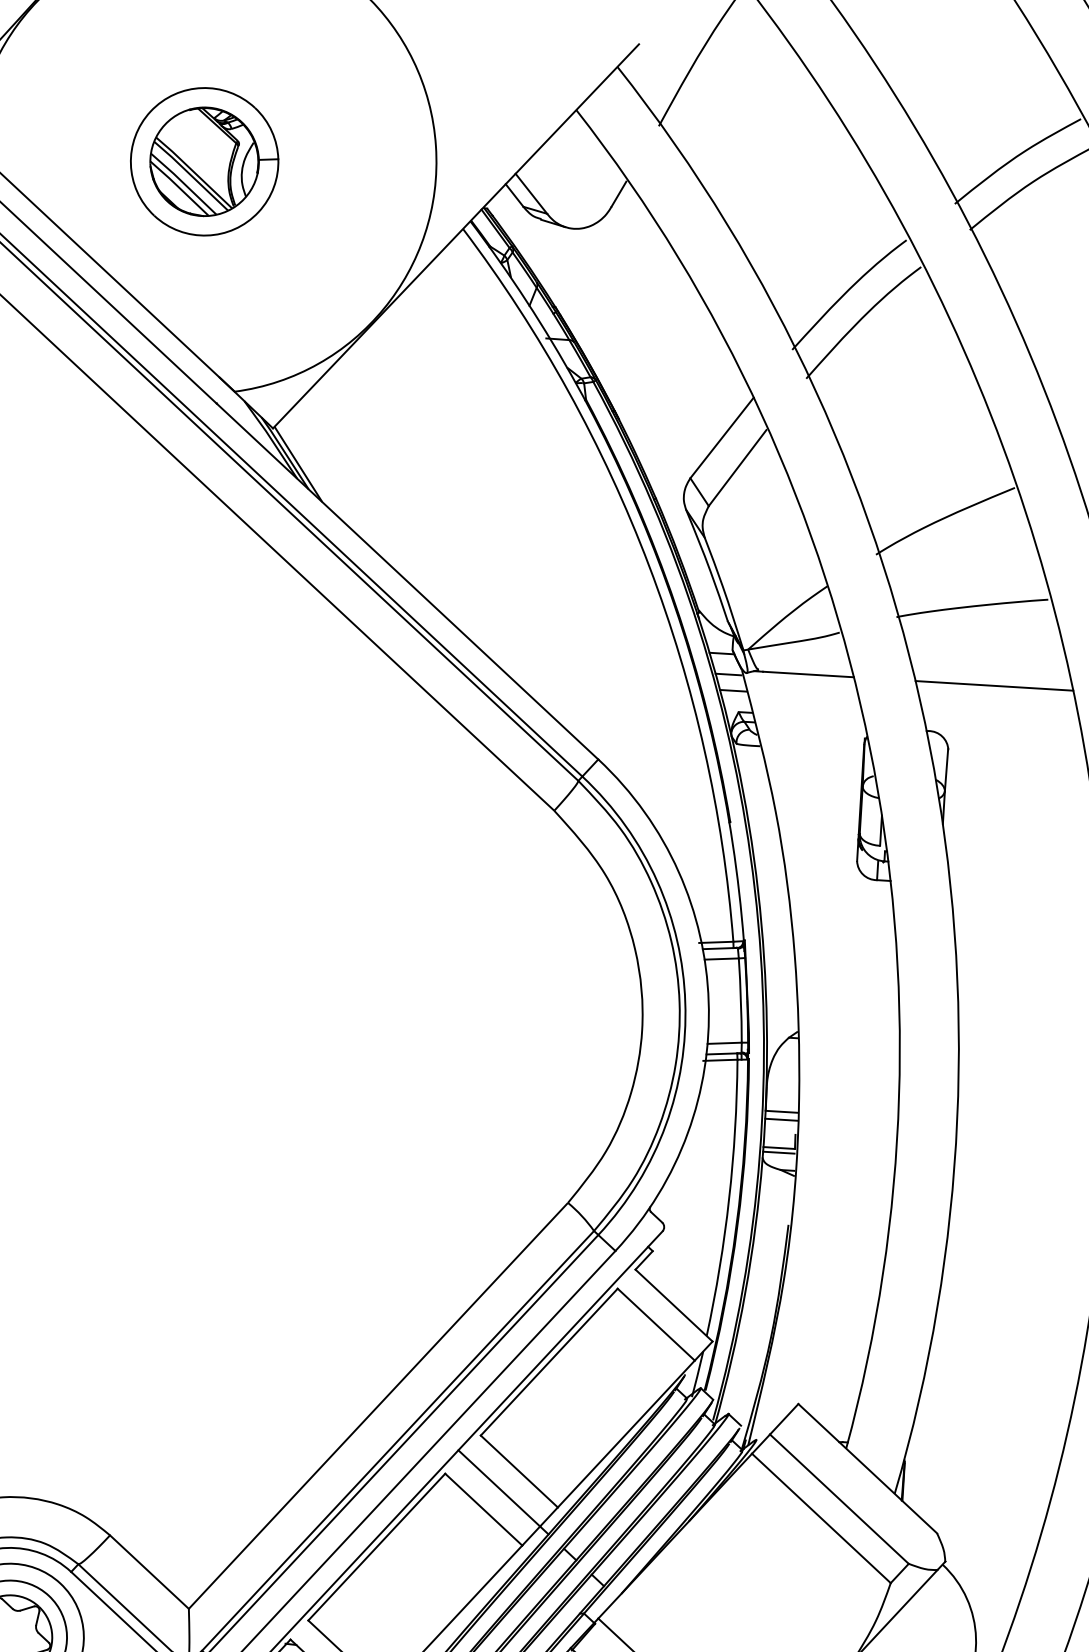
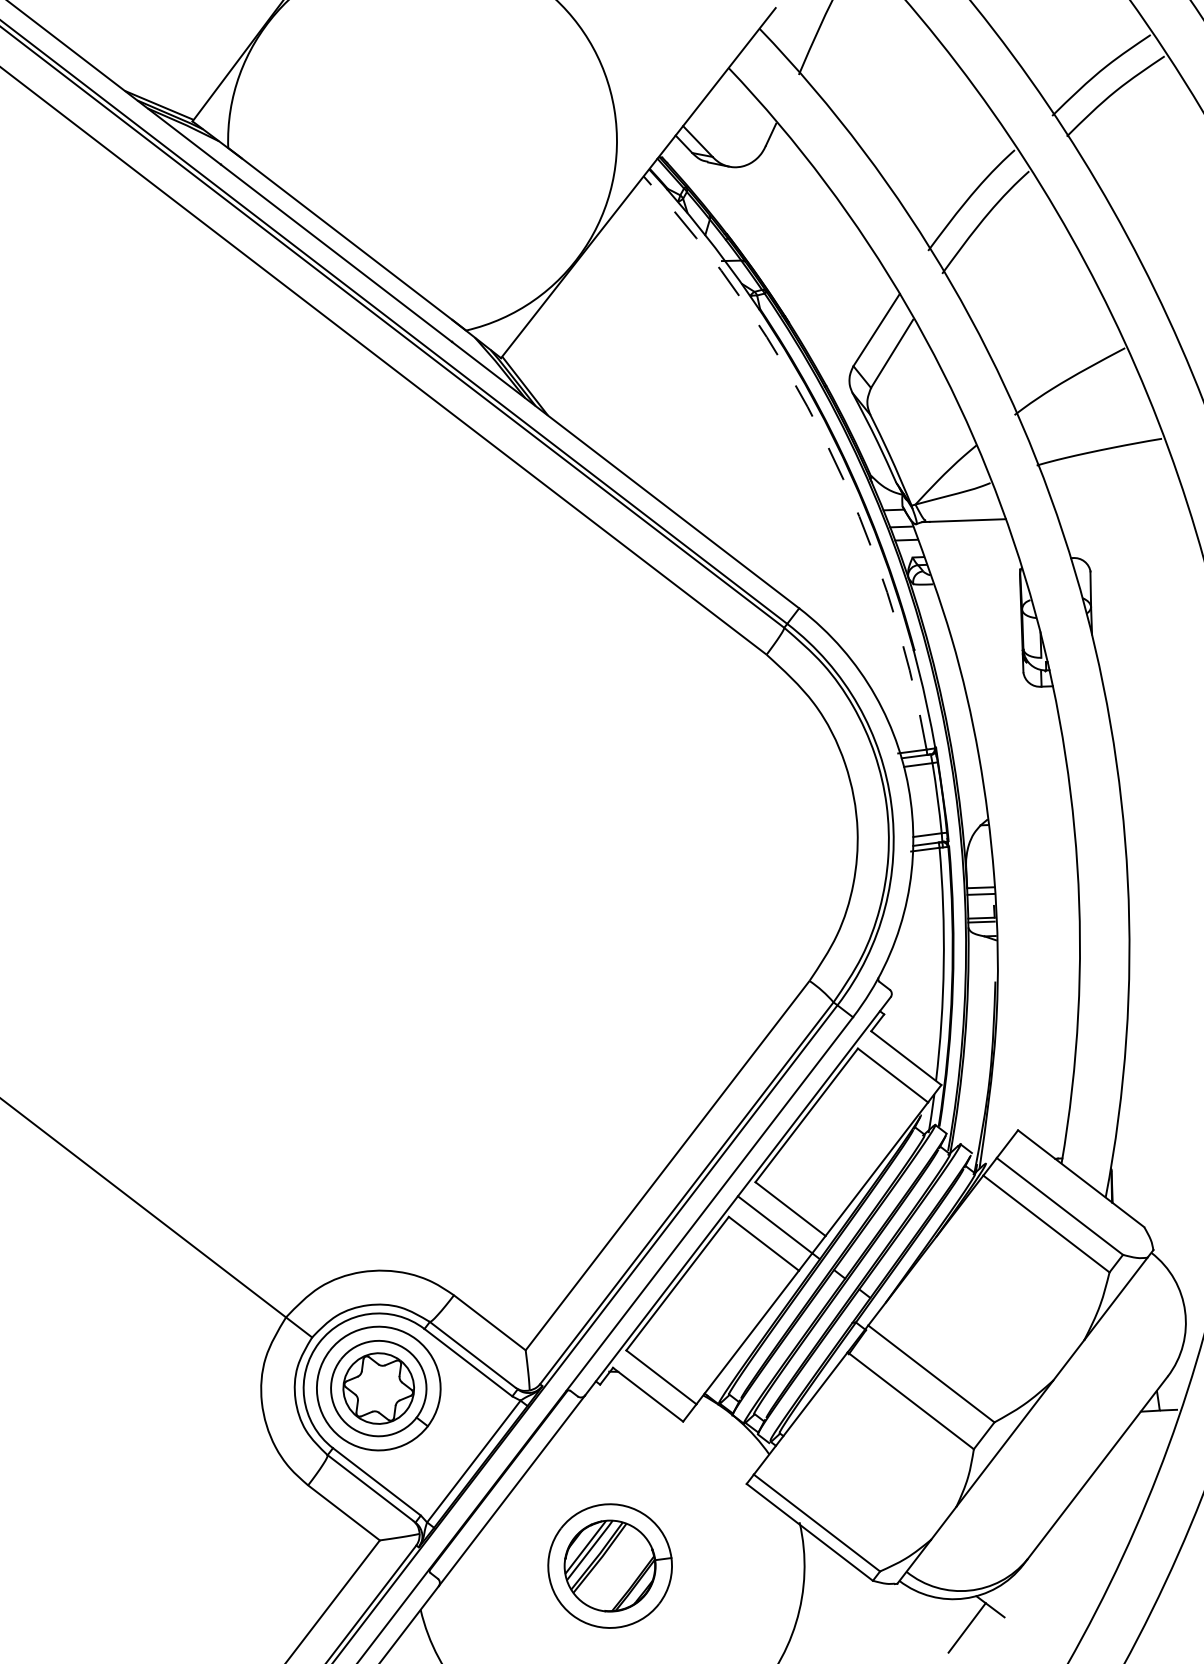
part: (204, 161) -> (422, 140), removed
arc: (649, 565) -> (826, 442), solid -> dashed
line: (993, 685) -> (1123, 514), removed

